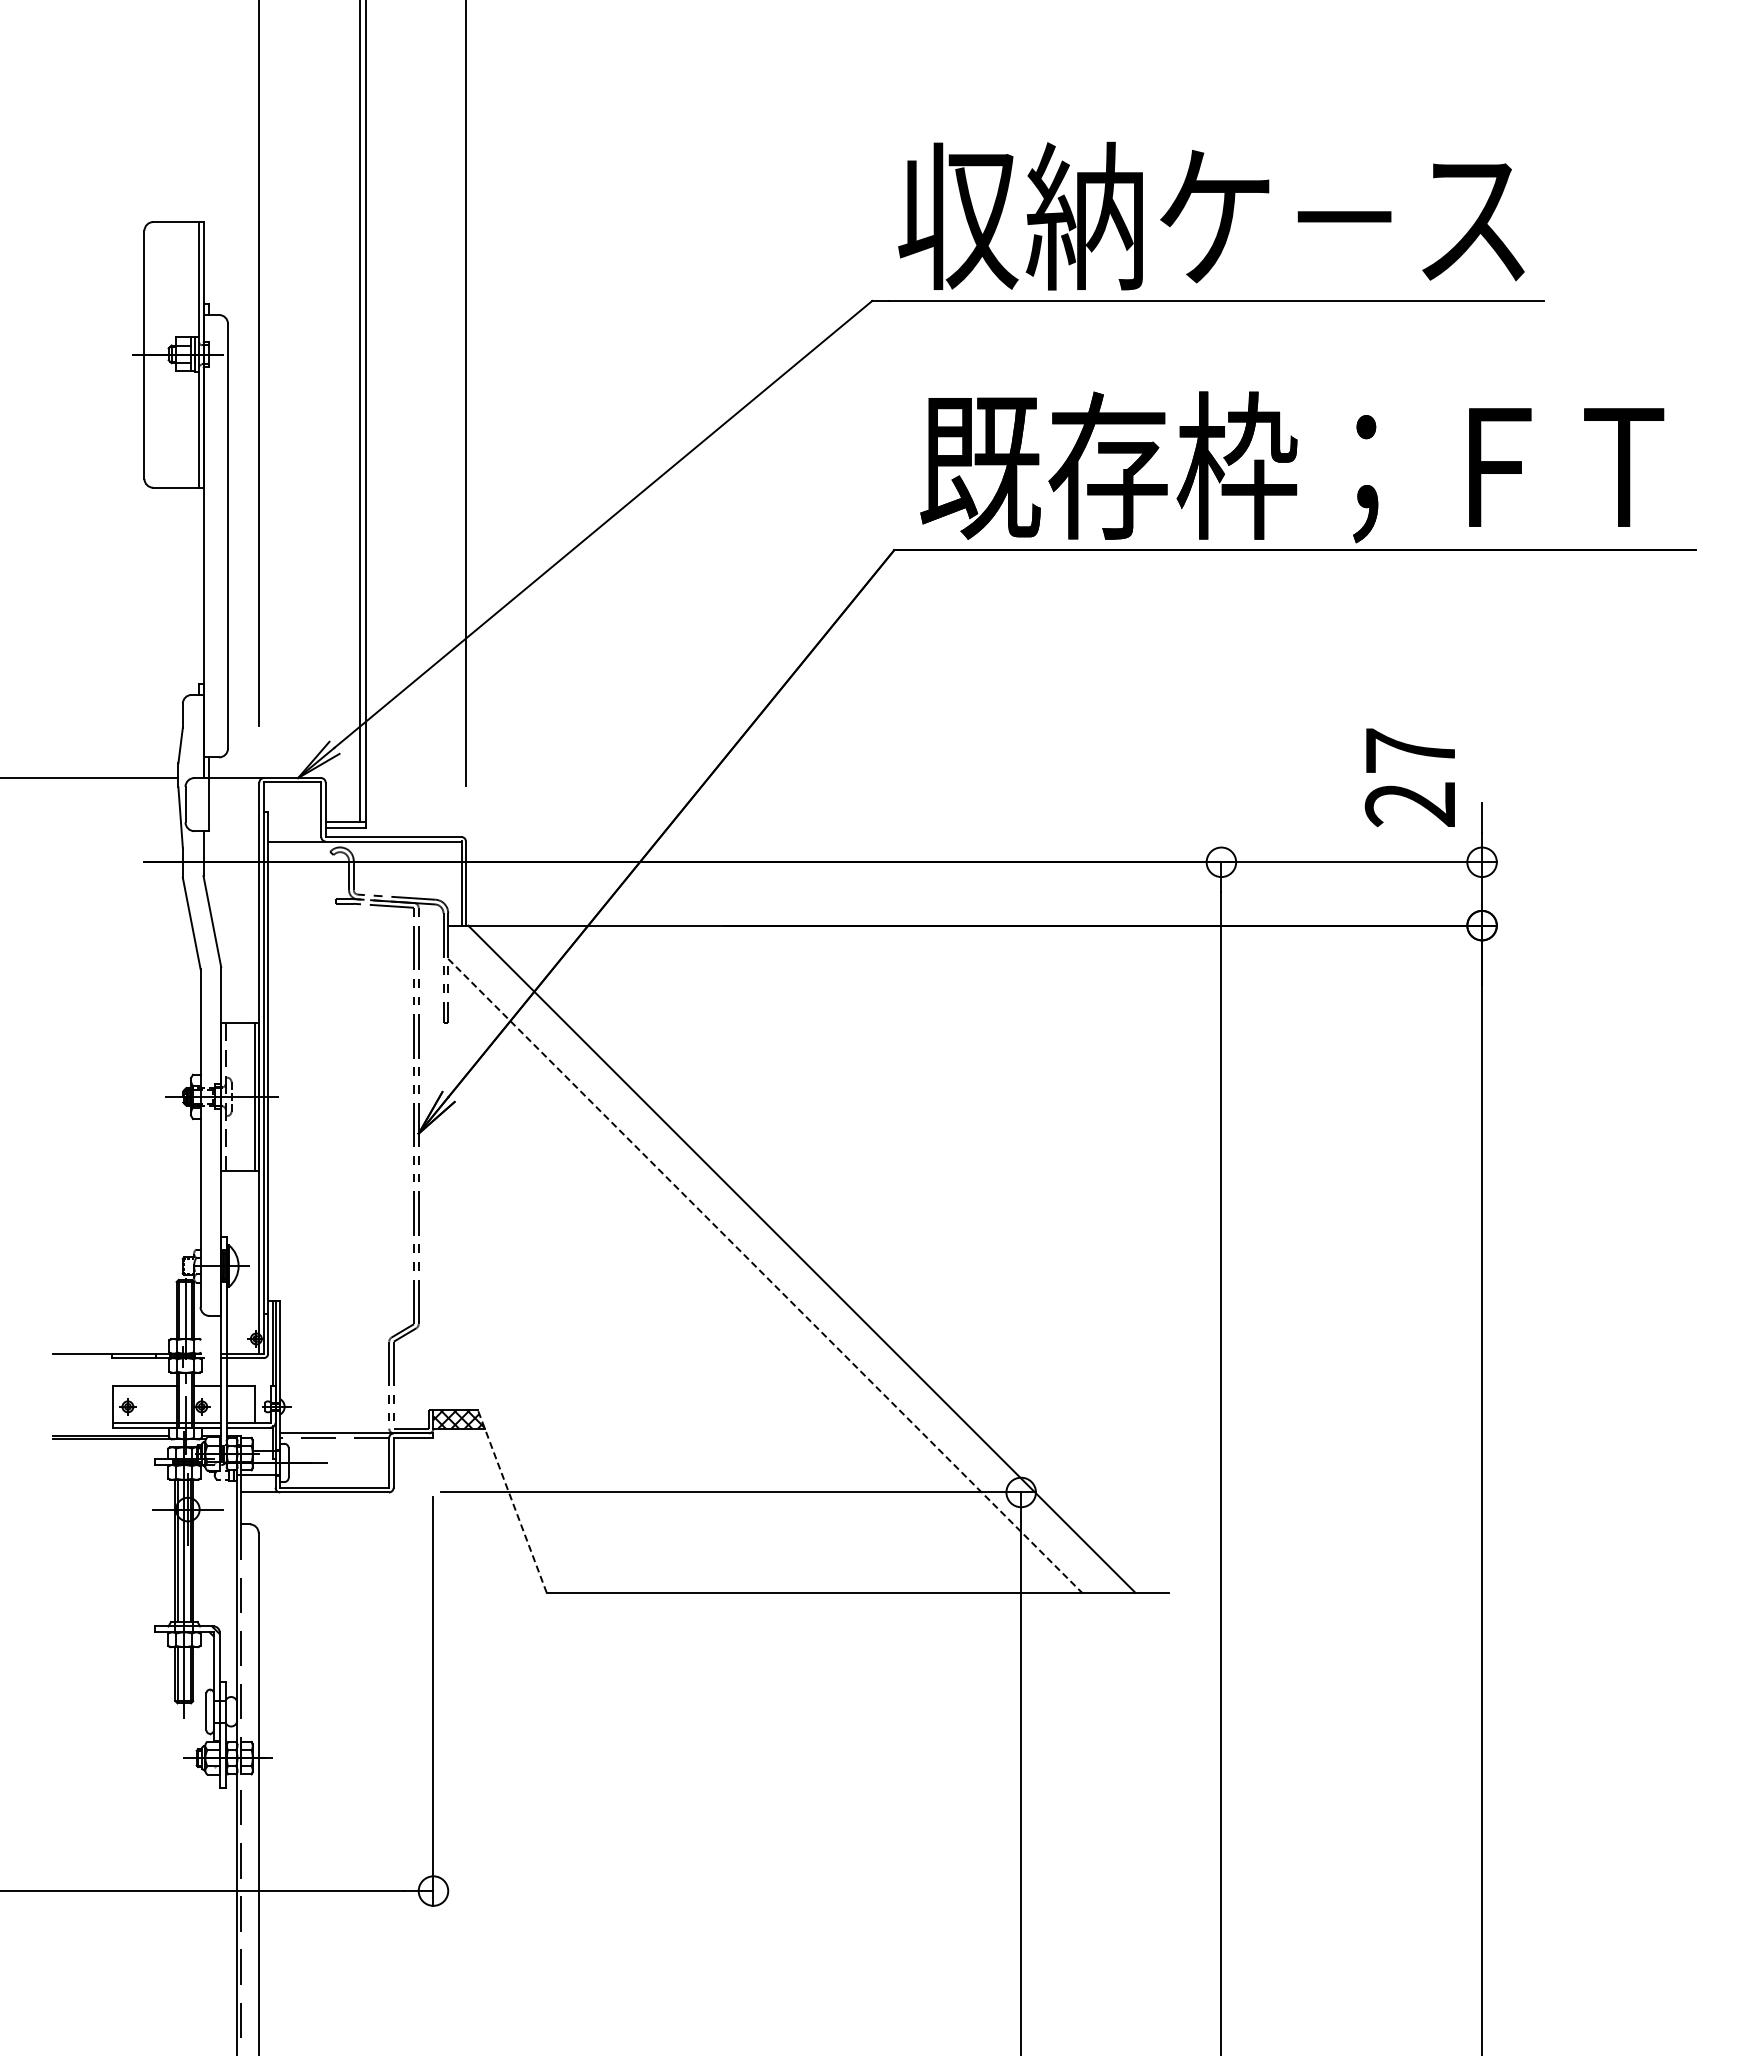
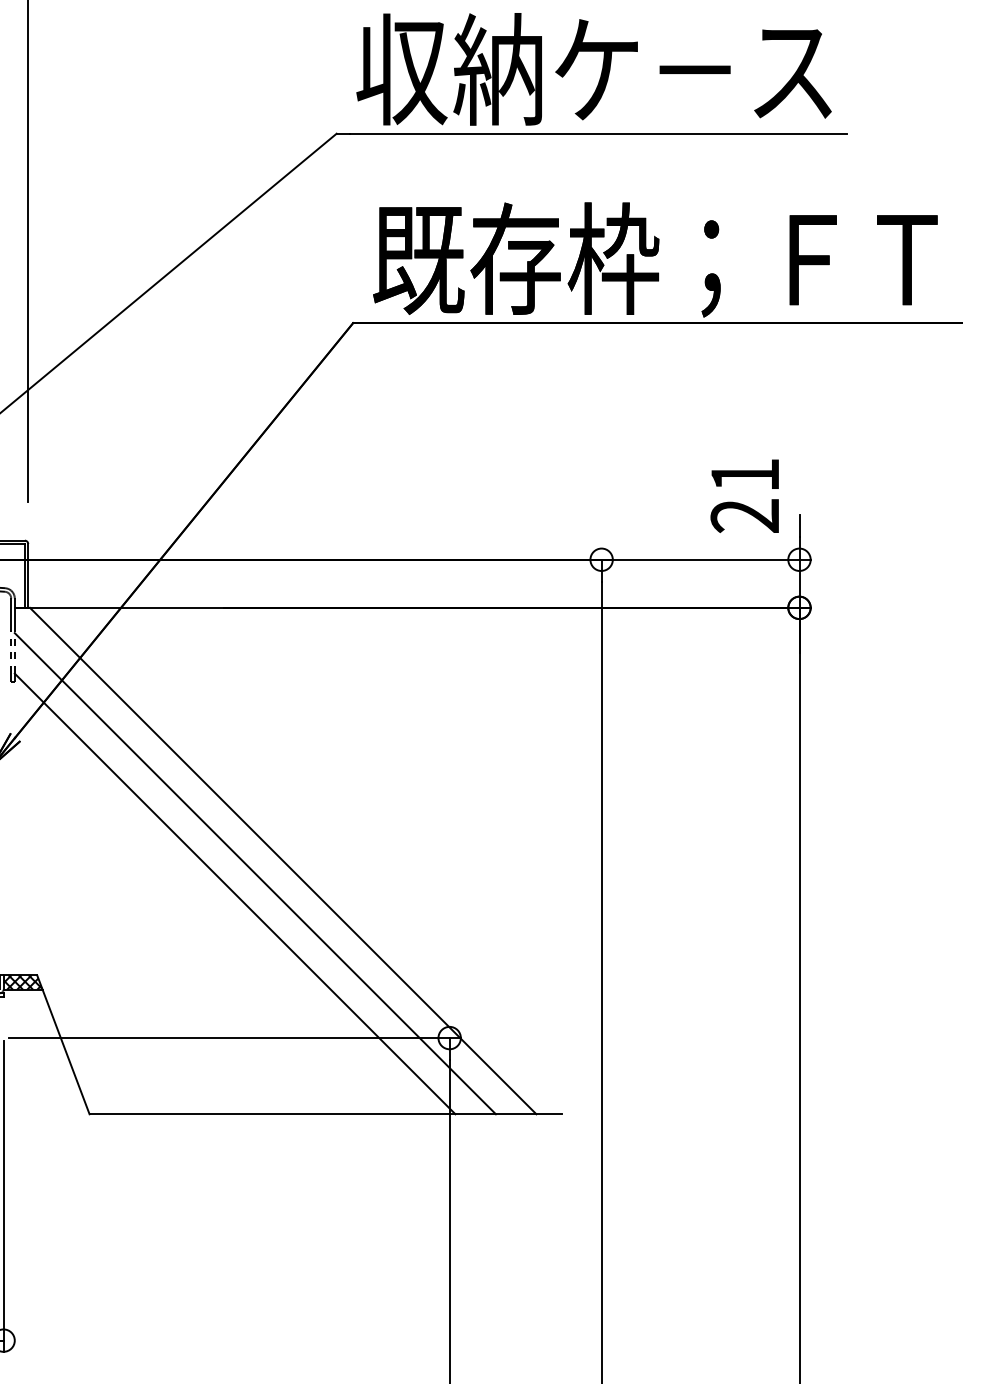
text: (1410, 750) -> (745, 474), 27 -> 21
line: (765, 1276) -> (255, 874), dashed -> solid
line: (738, 1302) -> (235, 893), added
line: (512, 1501) -> (63, 1044), dashed -> solid

